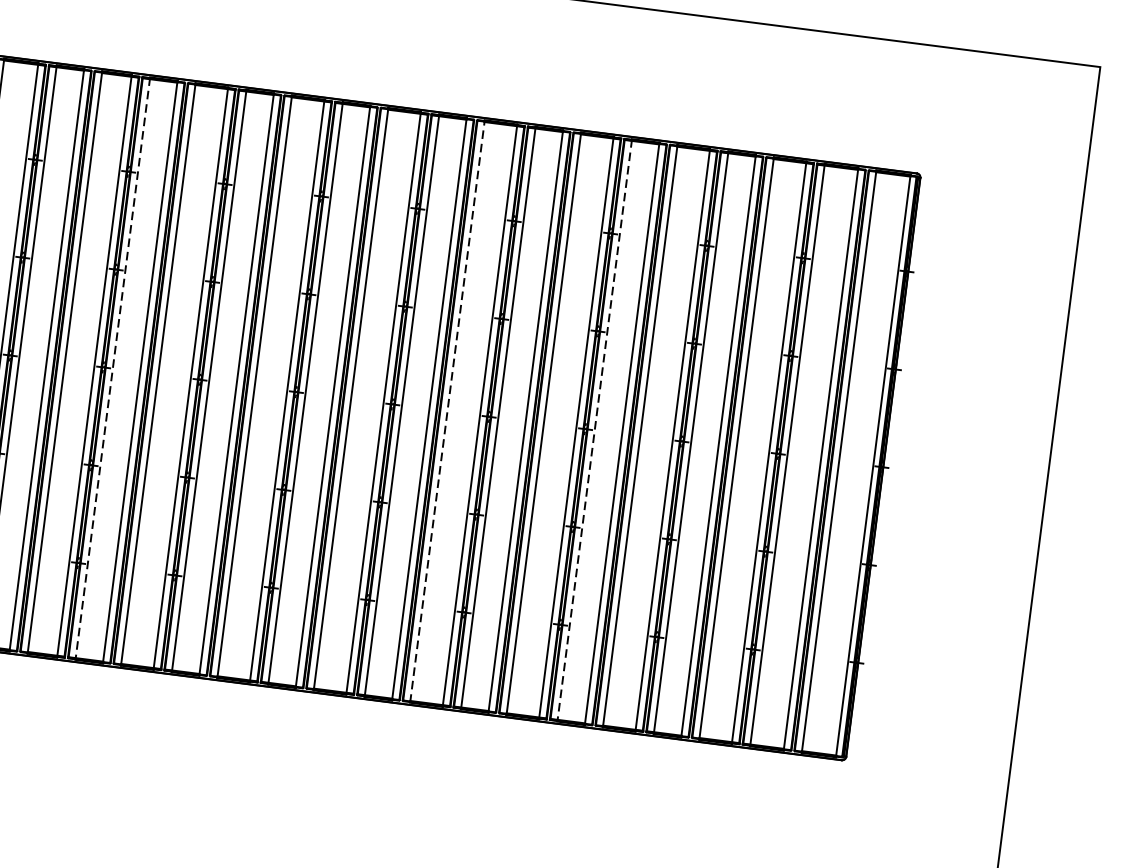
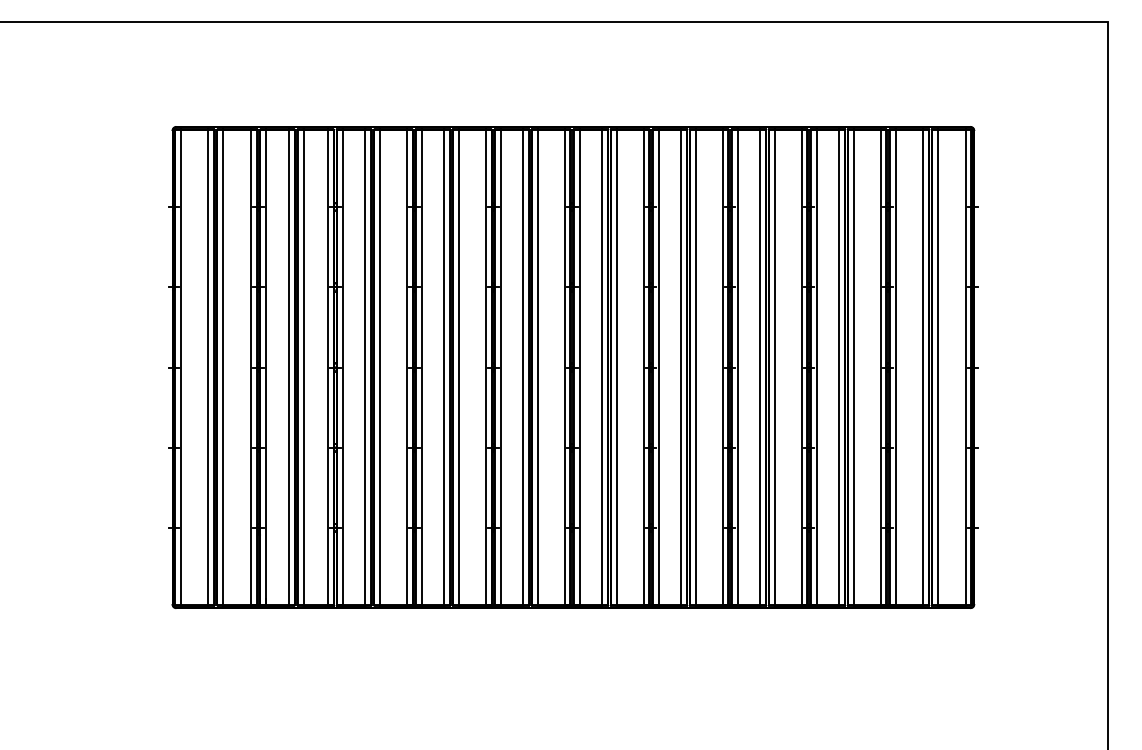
line: (112, 368) -> (342, 367), dashed -> solid
line: (446, 411) -> (616, 367), dashed -> solid
line: (594, 430) -> (737, 367), dashed -> solid

